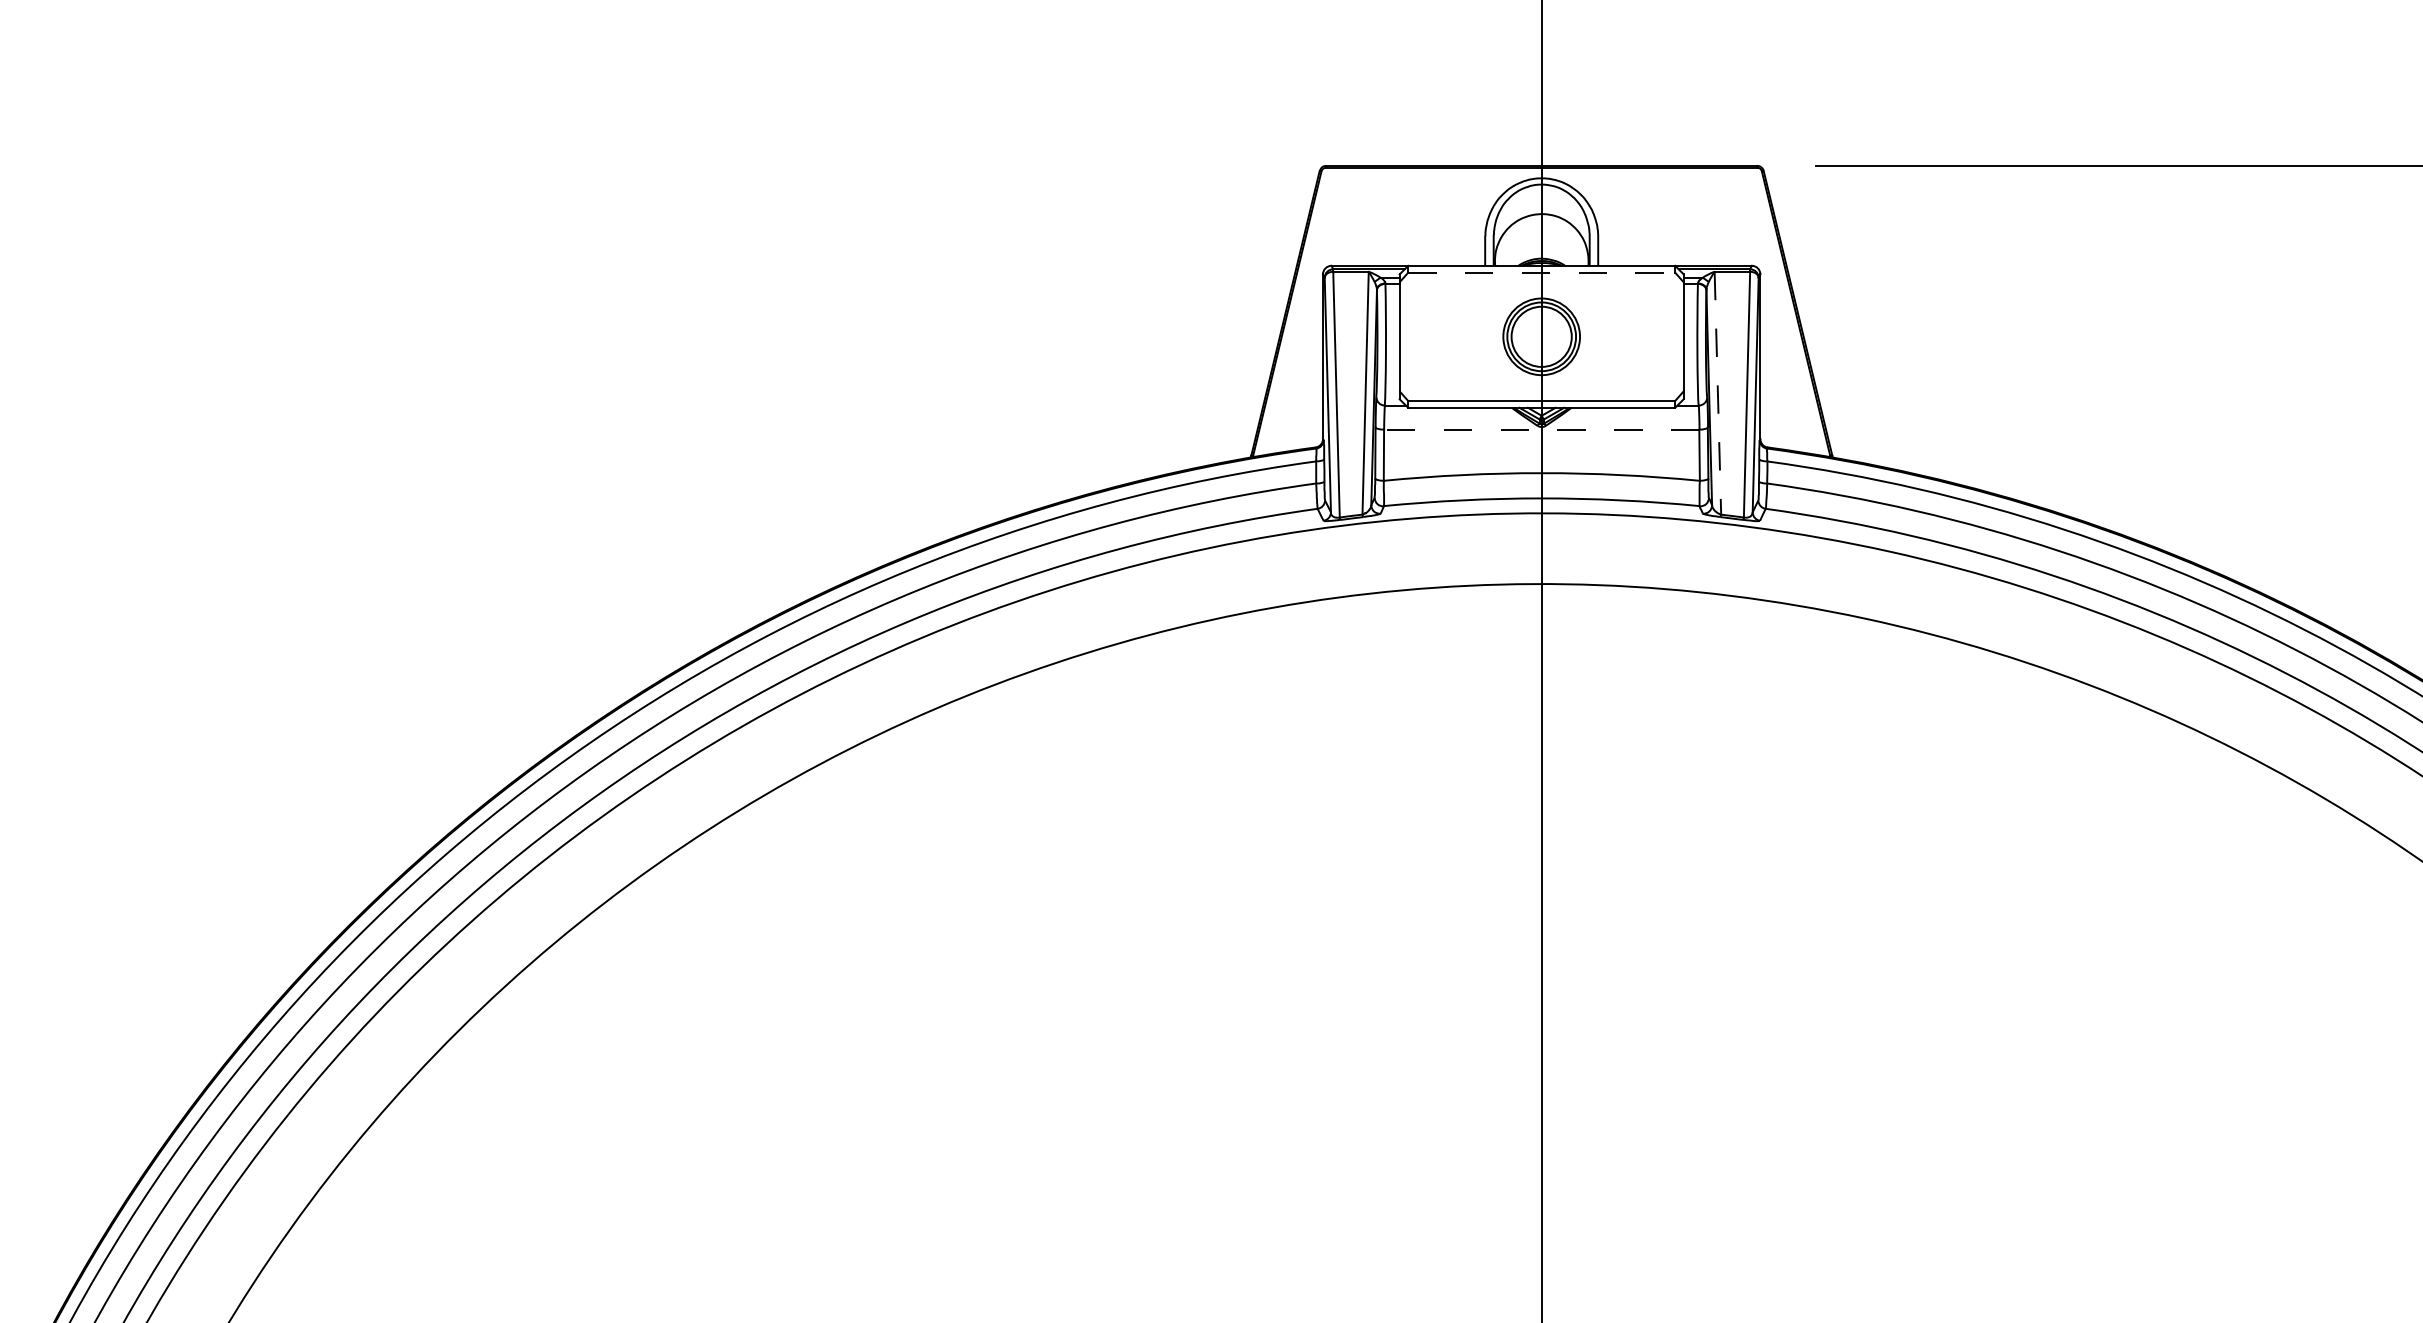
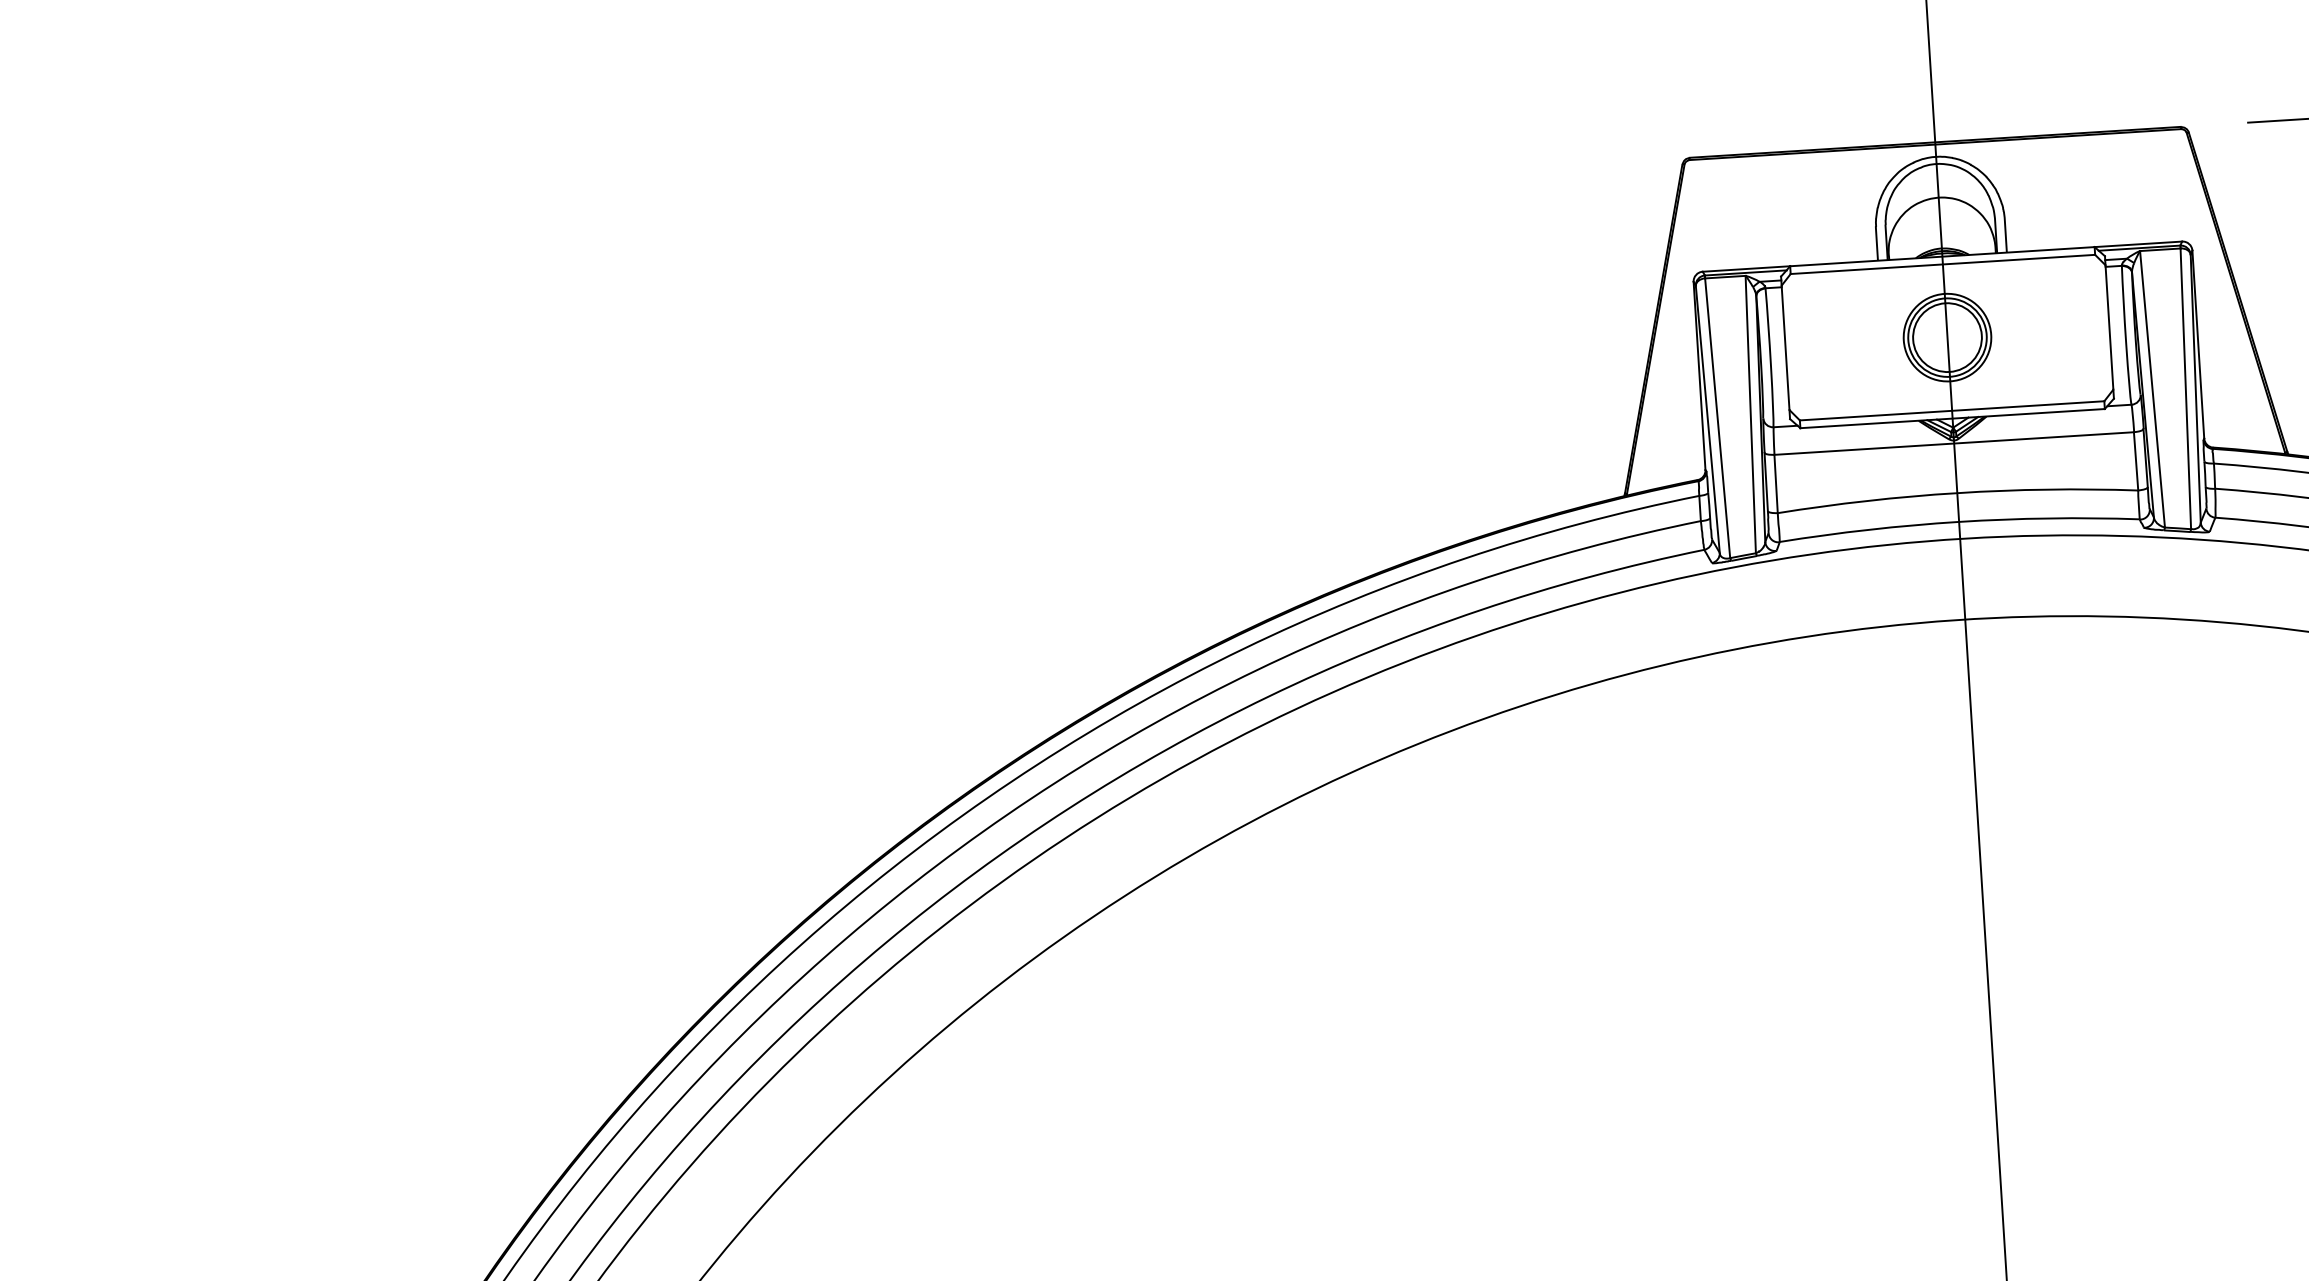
line: (1542, 272) -> (1943, 264), dashed -> solid
line: (1717, 393) -> (2152, 389), dashed -> solid
line: (1541, 429) -> (1953, 443), dashed -> solid

